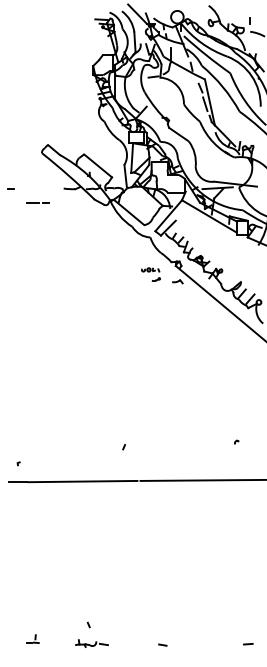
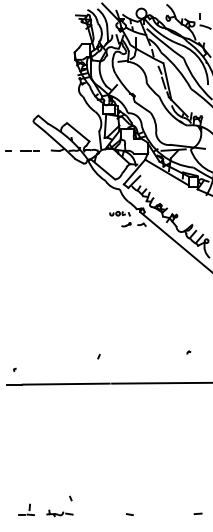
line: (37, 202) -> (29, 150), moved
part: (150, 274) -> (120, 218), size x1.43
part: (32, 638) -> (25, 509), size x1.67
part: (91, 643) -> (59, 513), moved

